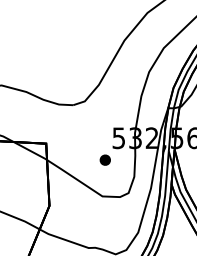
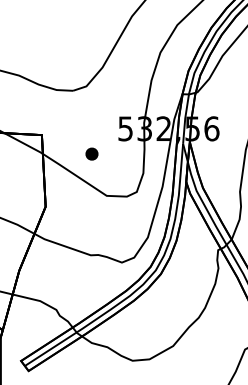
part: (104, 159) -> (91, 153), moved

